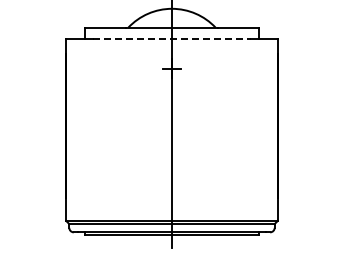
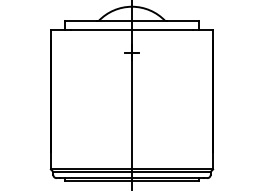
line: (172, 39) -> (132, 30), dashed -> solid

